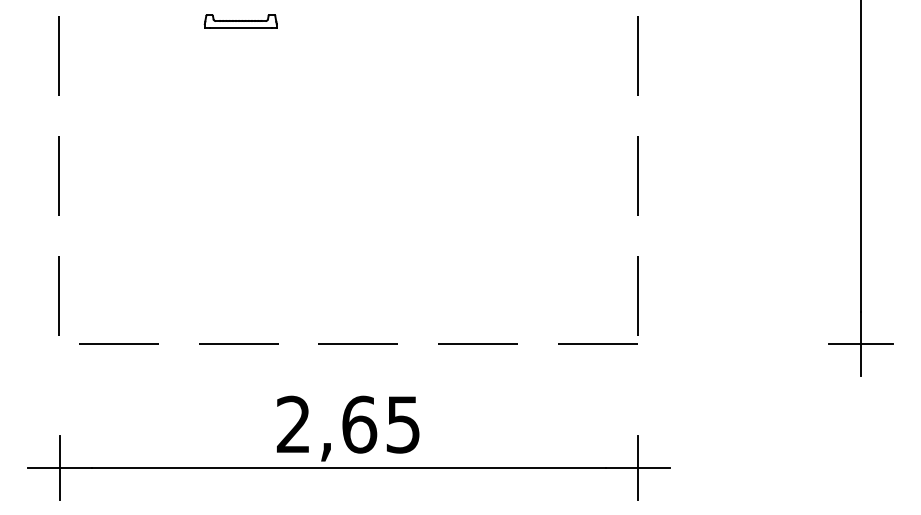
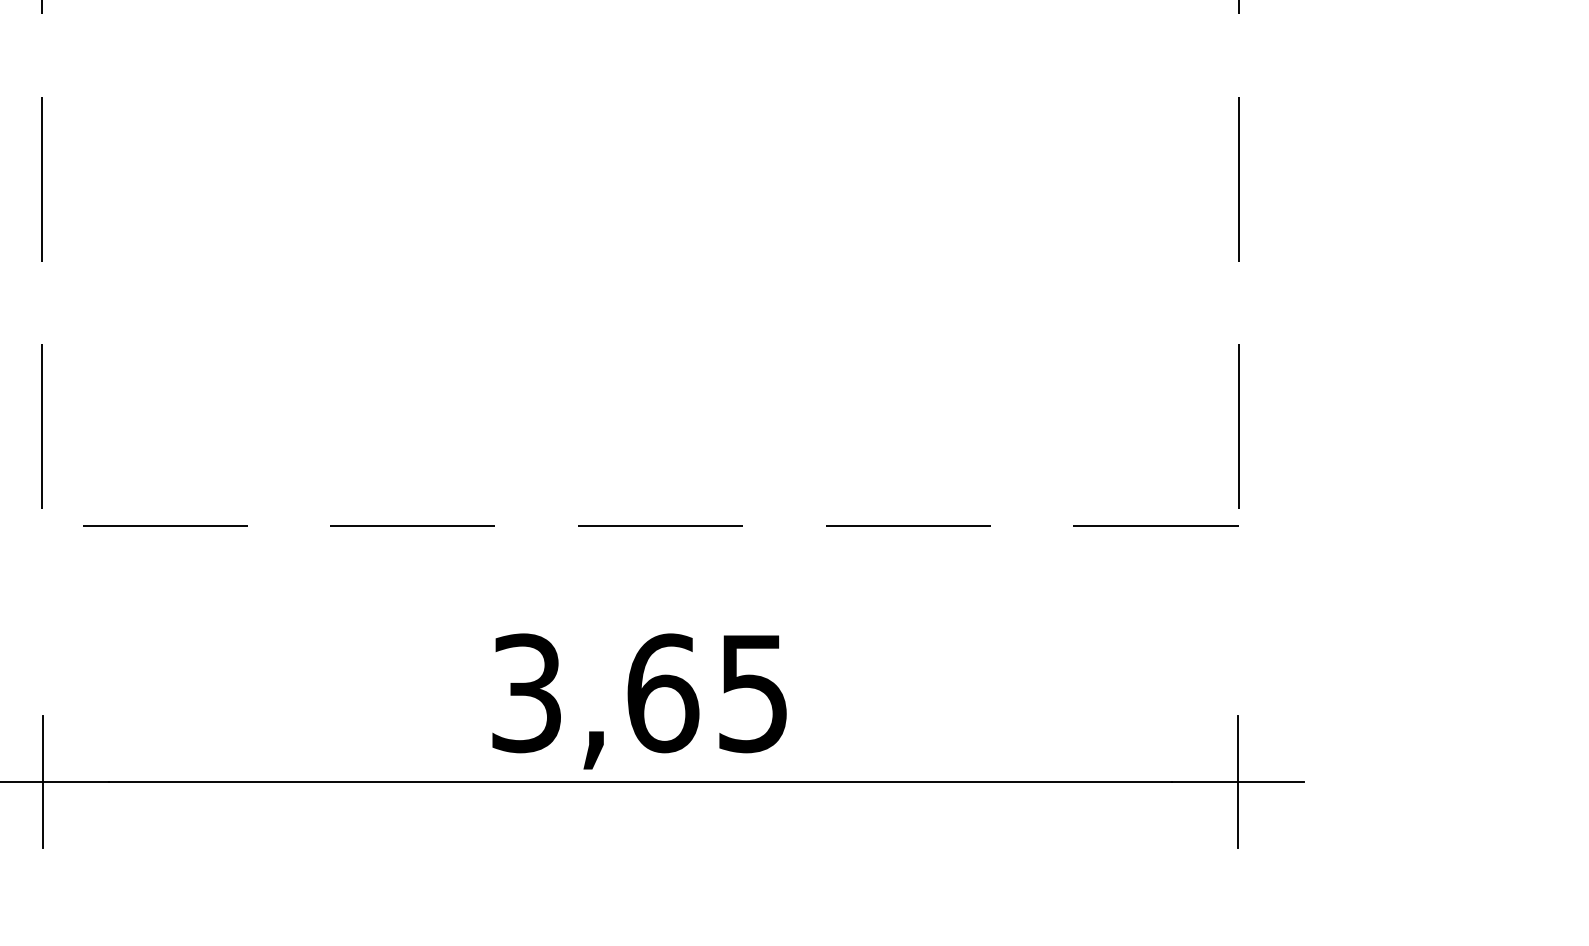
text: (293, 424) -> (526, 692), 2,65 -> 3,65

